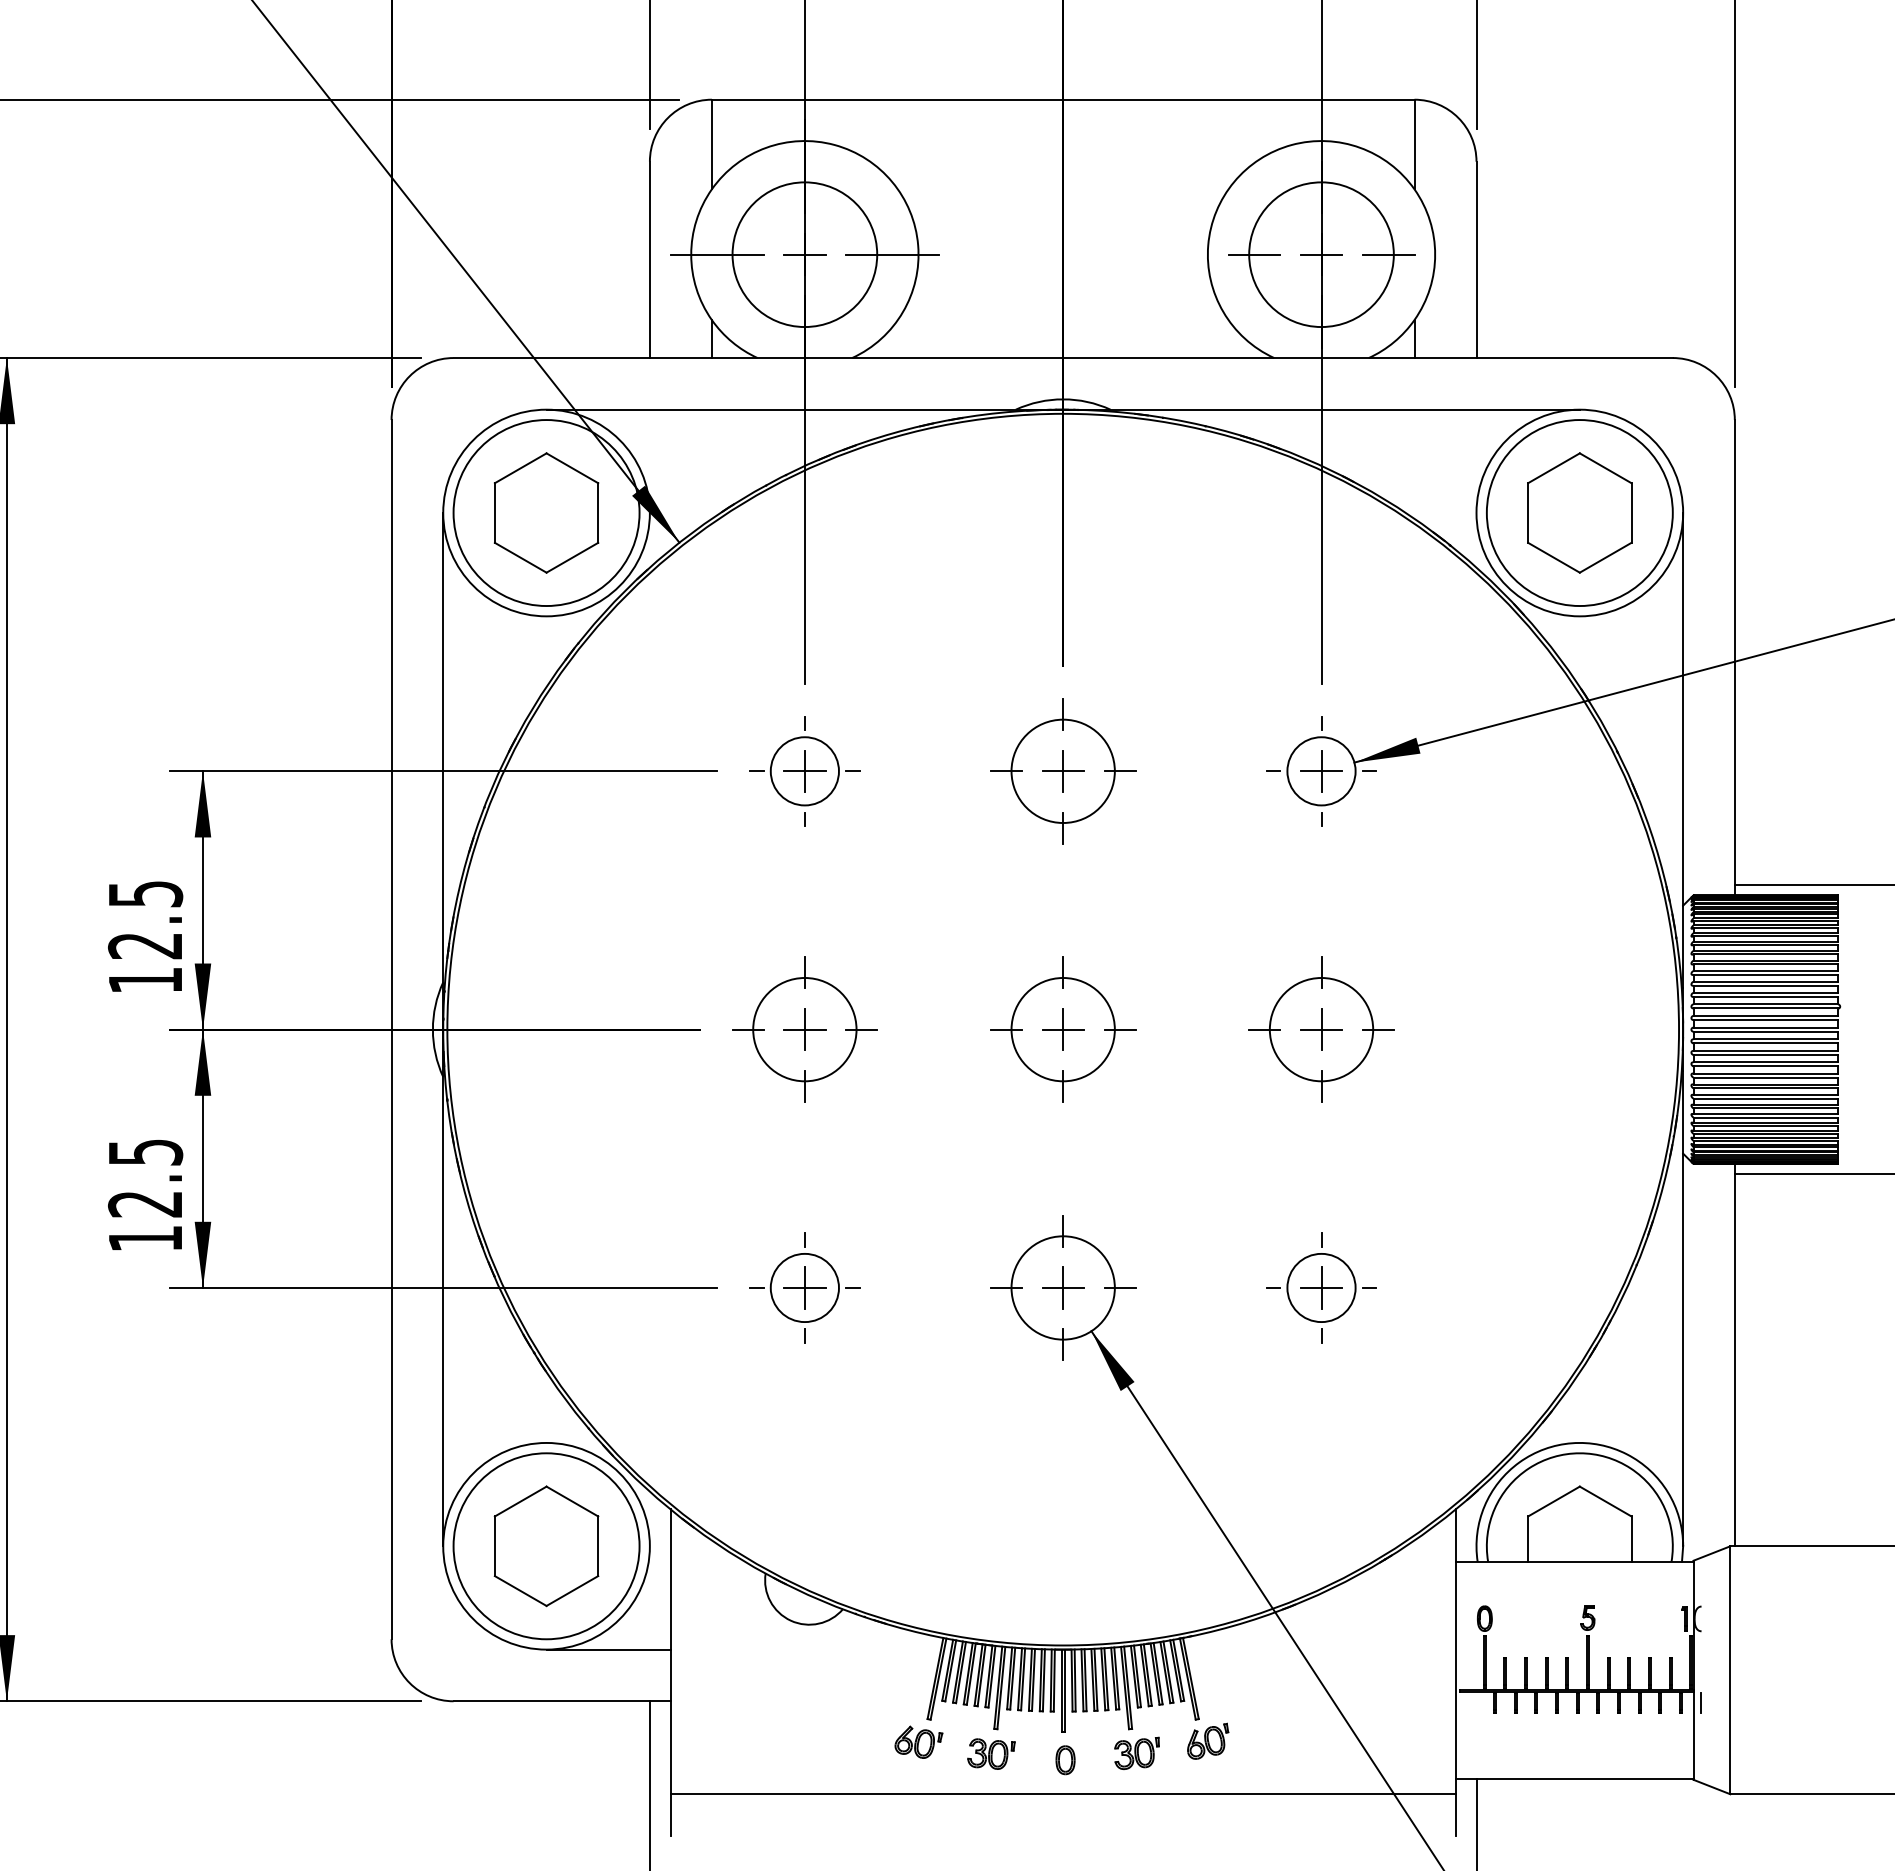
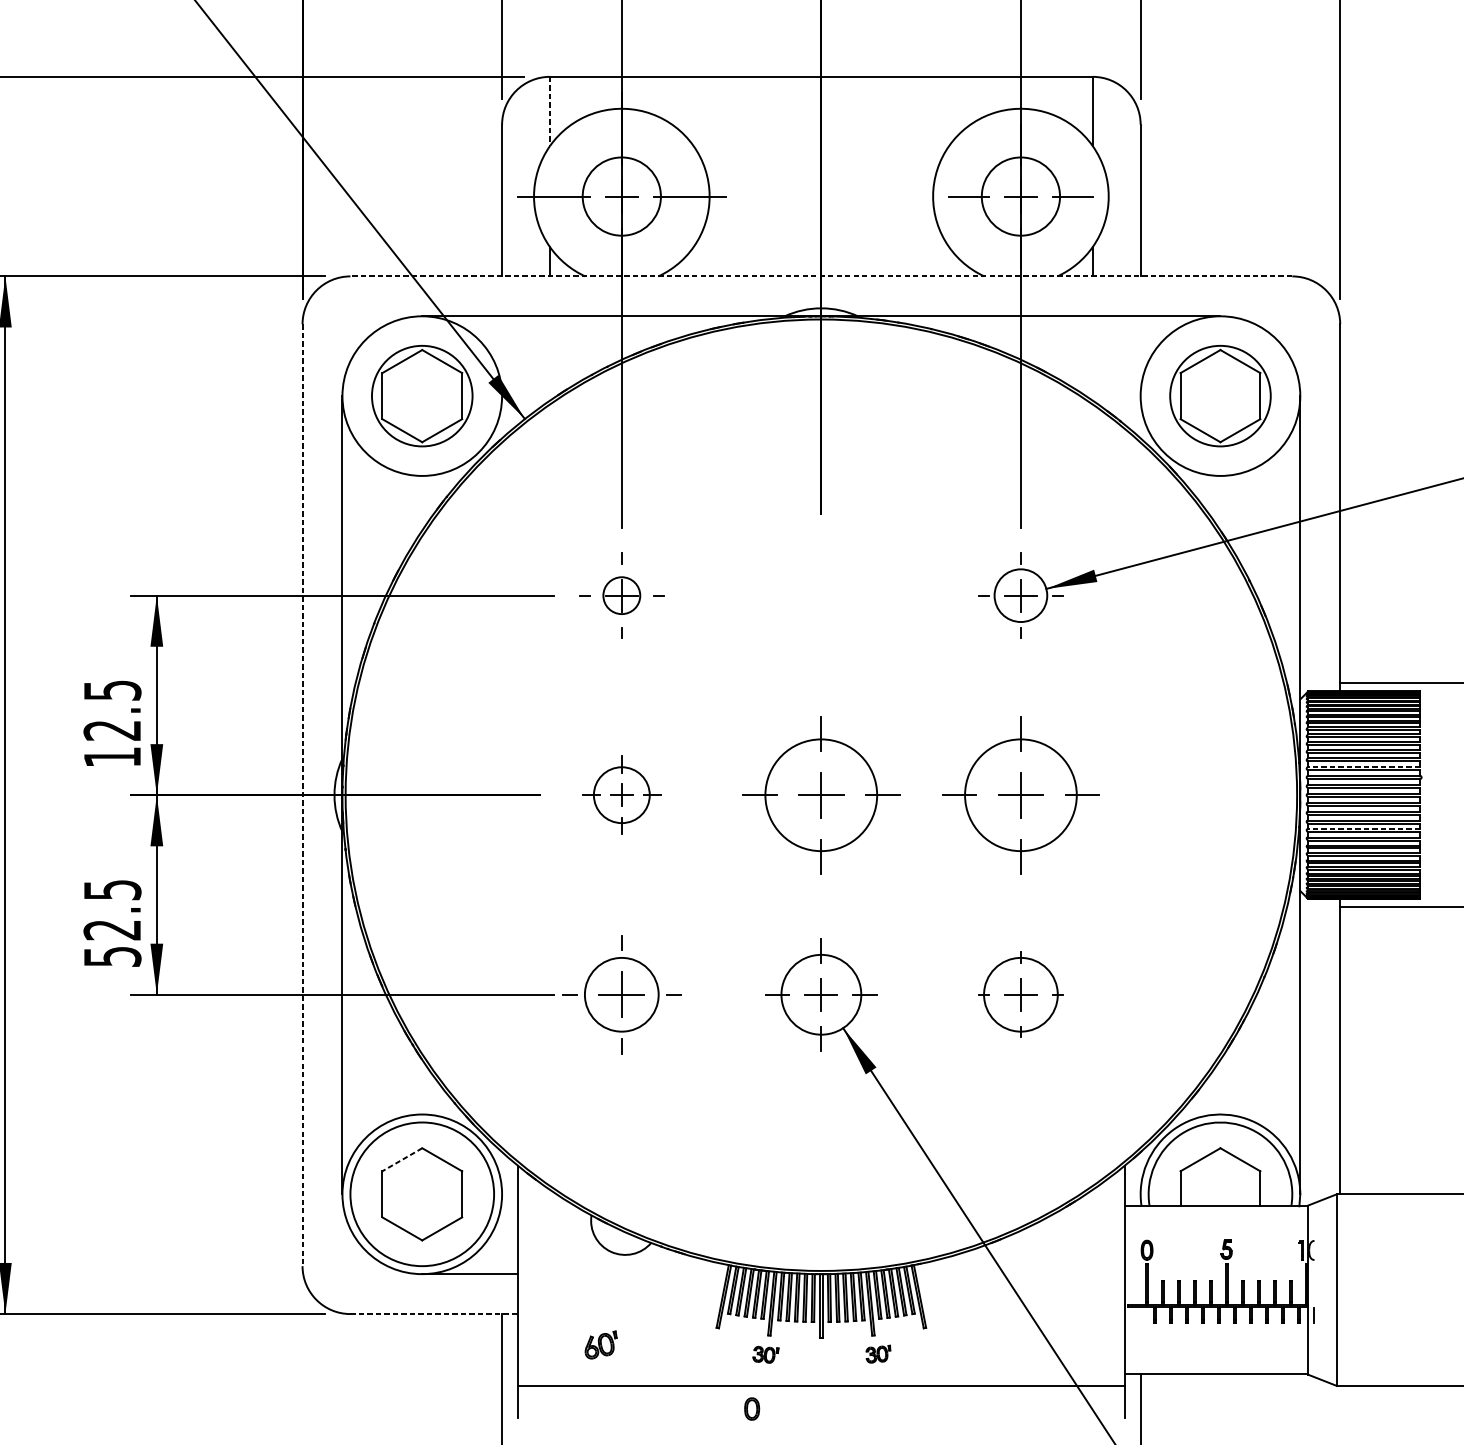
line: (711, 144) -> (549, 111), solid -> dashed
circle: (804, 254) -> (621, 196), size x0.7
circle: (1321, 254) -> (1020, 196), size x0.7
line: (1063, 358) -> (821, 276), solid -> dashed
circle: (546, 513) -> (422, 396), size x0.7
circle: (1579, 513) -> (1220, 396), size x0.7
circle: (804, 771) -> (621, 595), size x0.7
part: (1063, 771) -> (821, 595), removed
line: (1765, 992) -> (1363, 766), solid -> dashed
line: (391, 1029) -> (302, 795), solid -> dashed
part: (804, 1029) -> (621, 795), size x0.7
part: (1063, 1029) -> (821, 795), size x1.4
part: (1321, 1029) -> (1020, 795), size x1.4
line: (1765, 1073) -> (1363, 829), solid -> dashed
text: (146, 1238) -> (113, 956), 12.5 -> 52.5
part: (804, 1287) -> (621, 994), size x1.4
circle: (1321, 1287) -> (1020, 994), size x1.4
line: (520, 1501) -> (402, 1159), solid -> dashed
line: (562, 1701) -> (434, 1314), solid -> dashed
part: (1208, 1740) -> (601, 1344), moved
part: (918, 1741) -> (709, 1345), removed
part: (1136, 1752) -> (878, 1353), size x0.7
part: (991, 1753) -> (765, 1354), size x0.7
part: (1065, 1760) -> (752, 1409), moved

